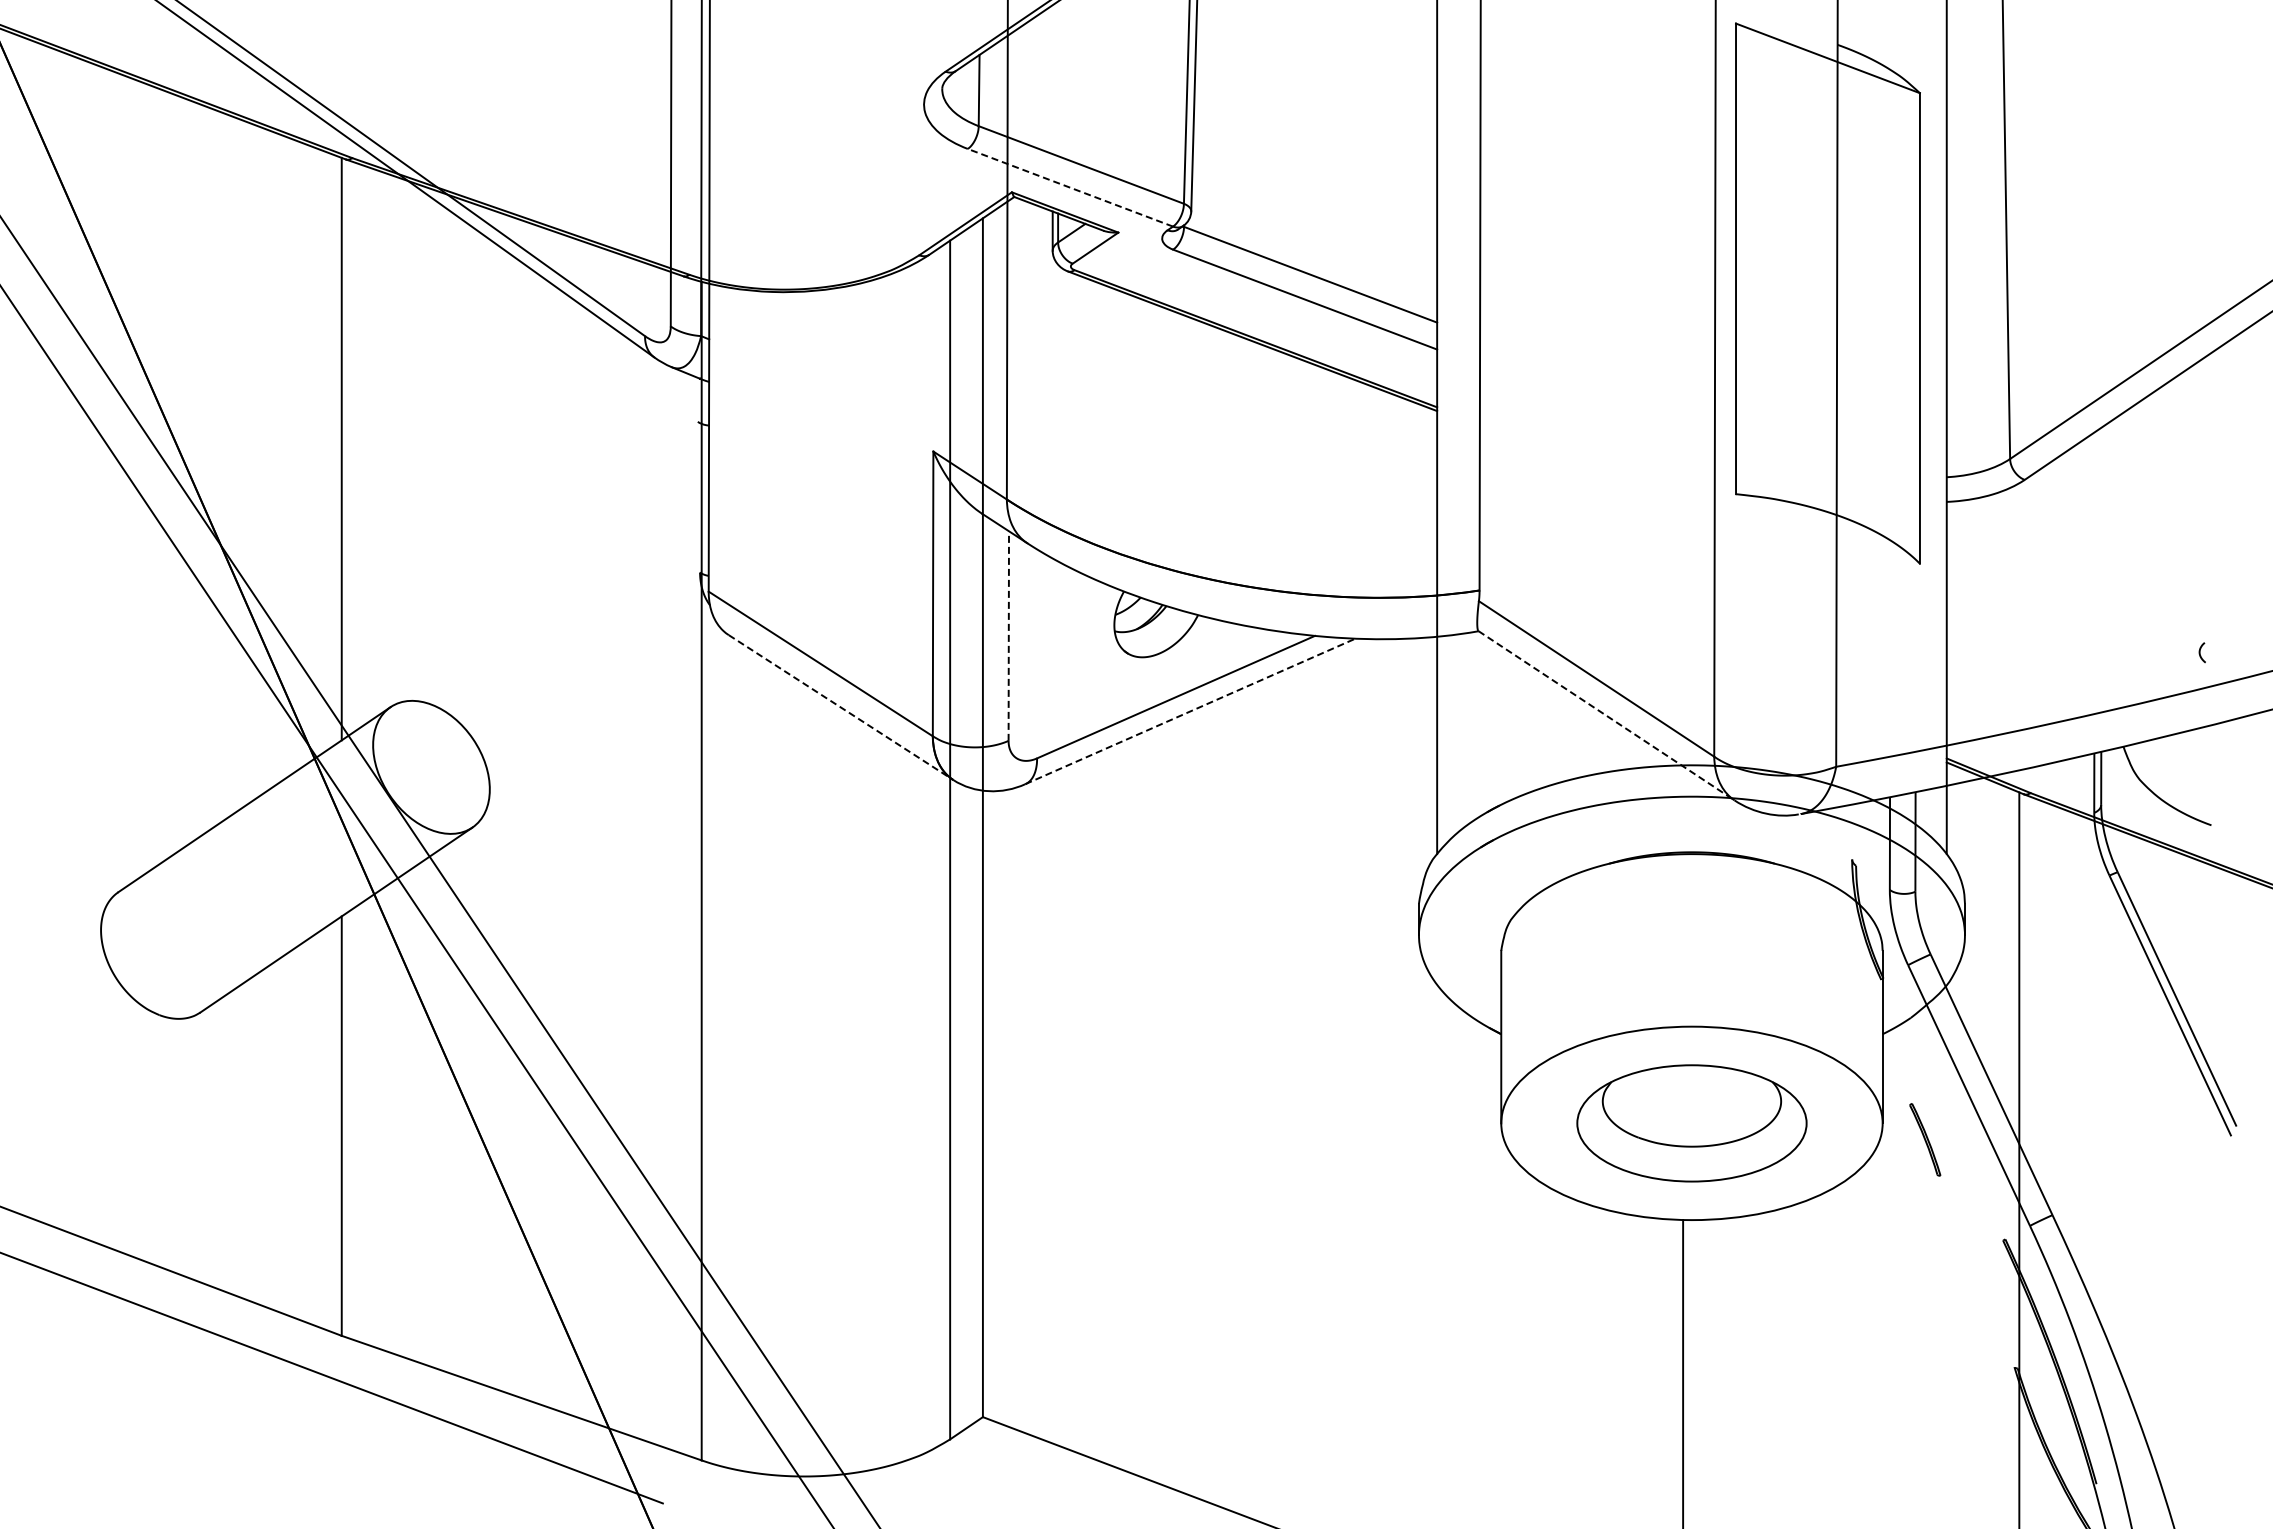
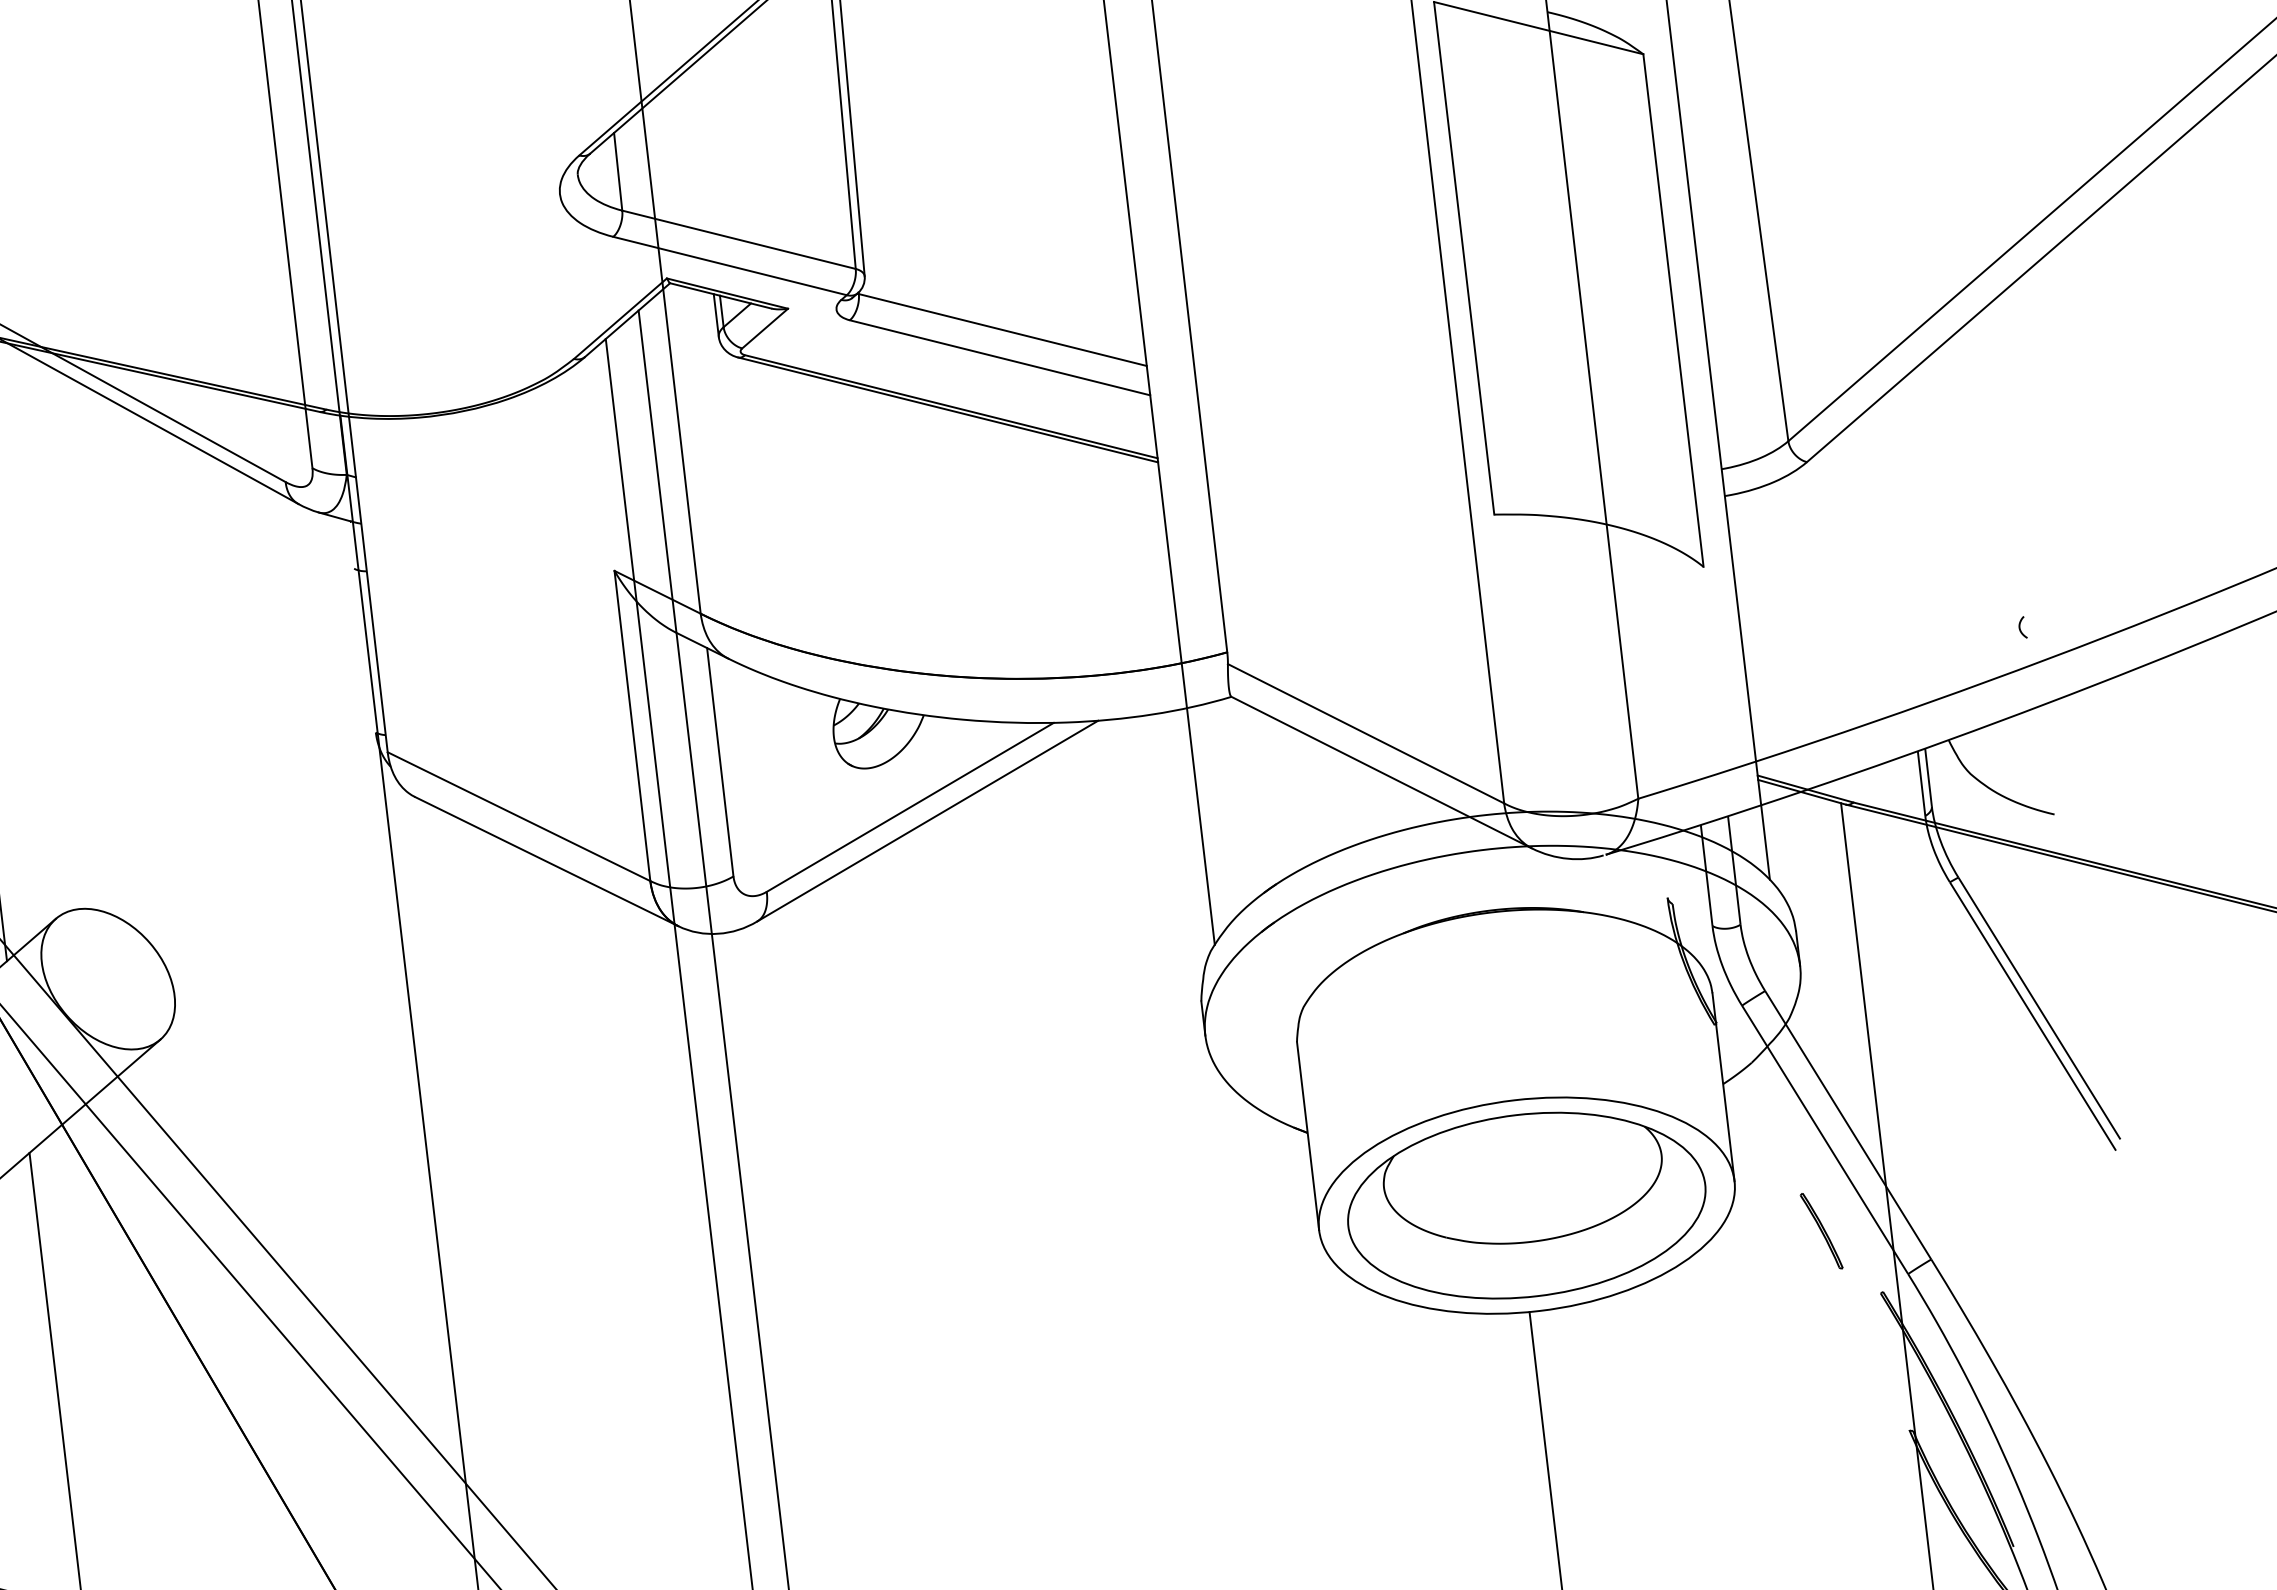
line: (1070, 187) -> (730, 265), dashed -> solid
line: (1008, 636) -> (720, 762), dashed -> solid
line: (841, 707) -> (547, 861), dashed -> solid
line: (1190, 711) -> (927, 821), dashed -> solid
line: (1606, 715) -> (1381, 772), dashed -> solid
part: (1691, 1123) -> (1526, 1205), size x1.43
part: (1925, 1139) -> (1821, 1230), moved

